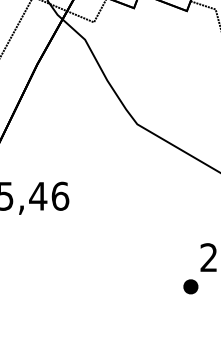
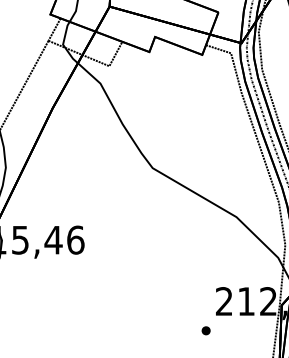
part: (190, 286) -> (205, 330), size x0.6

